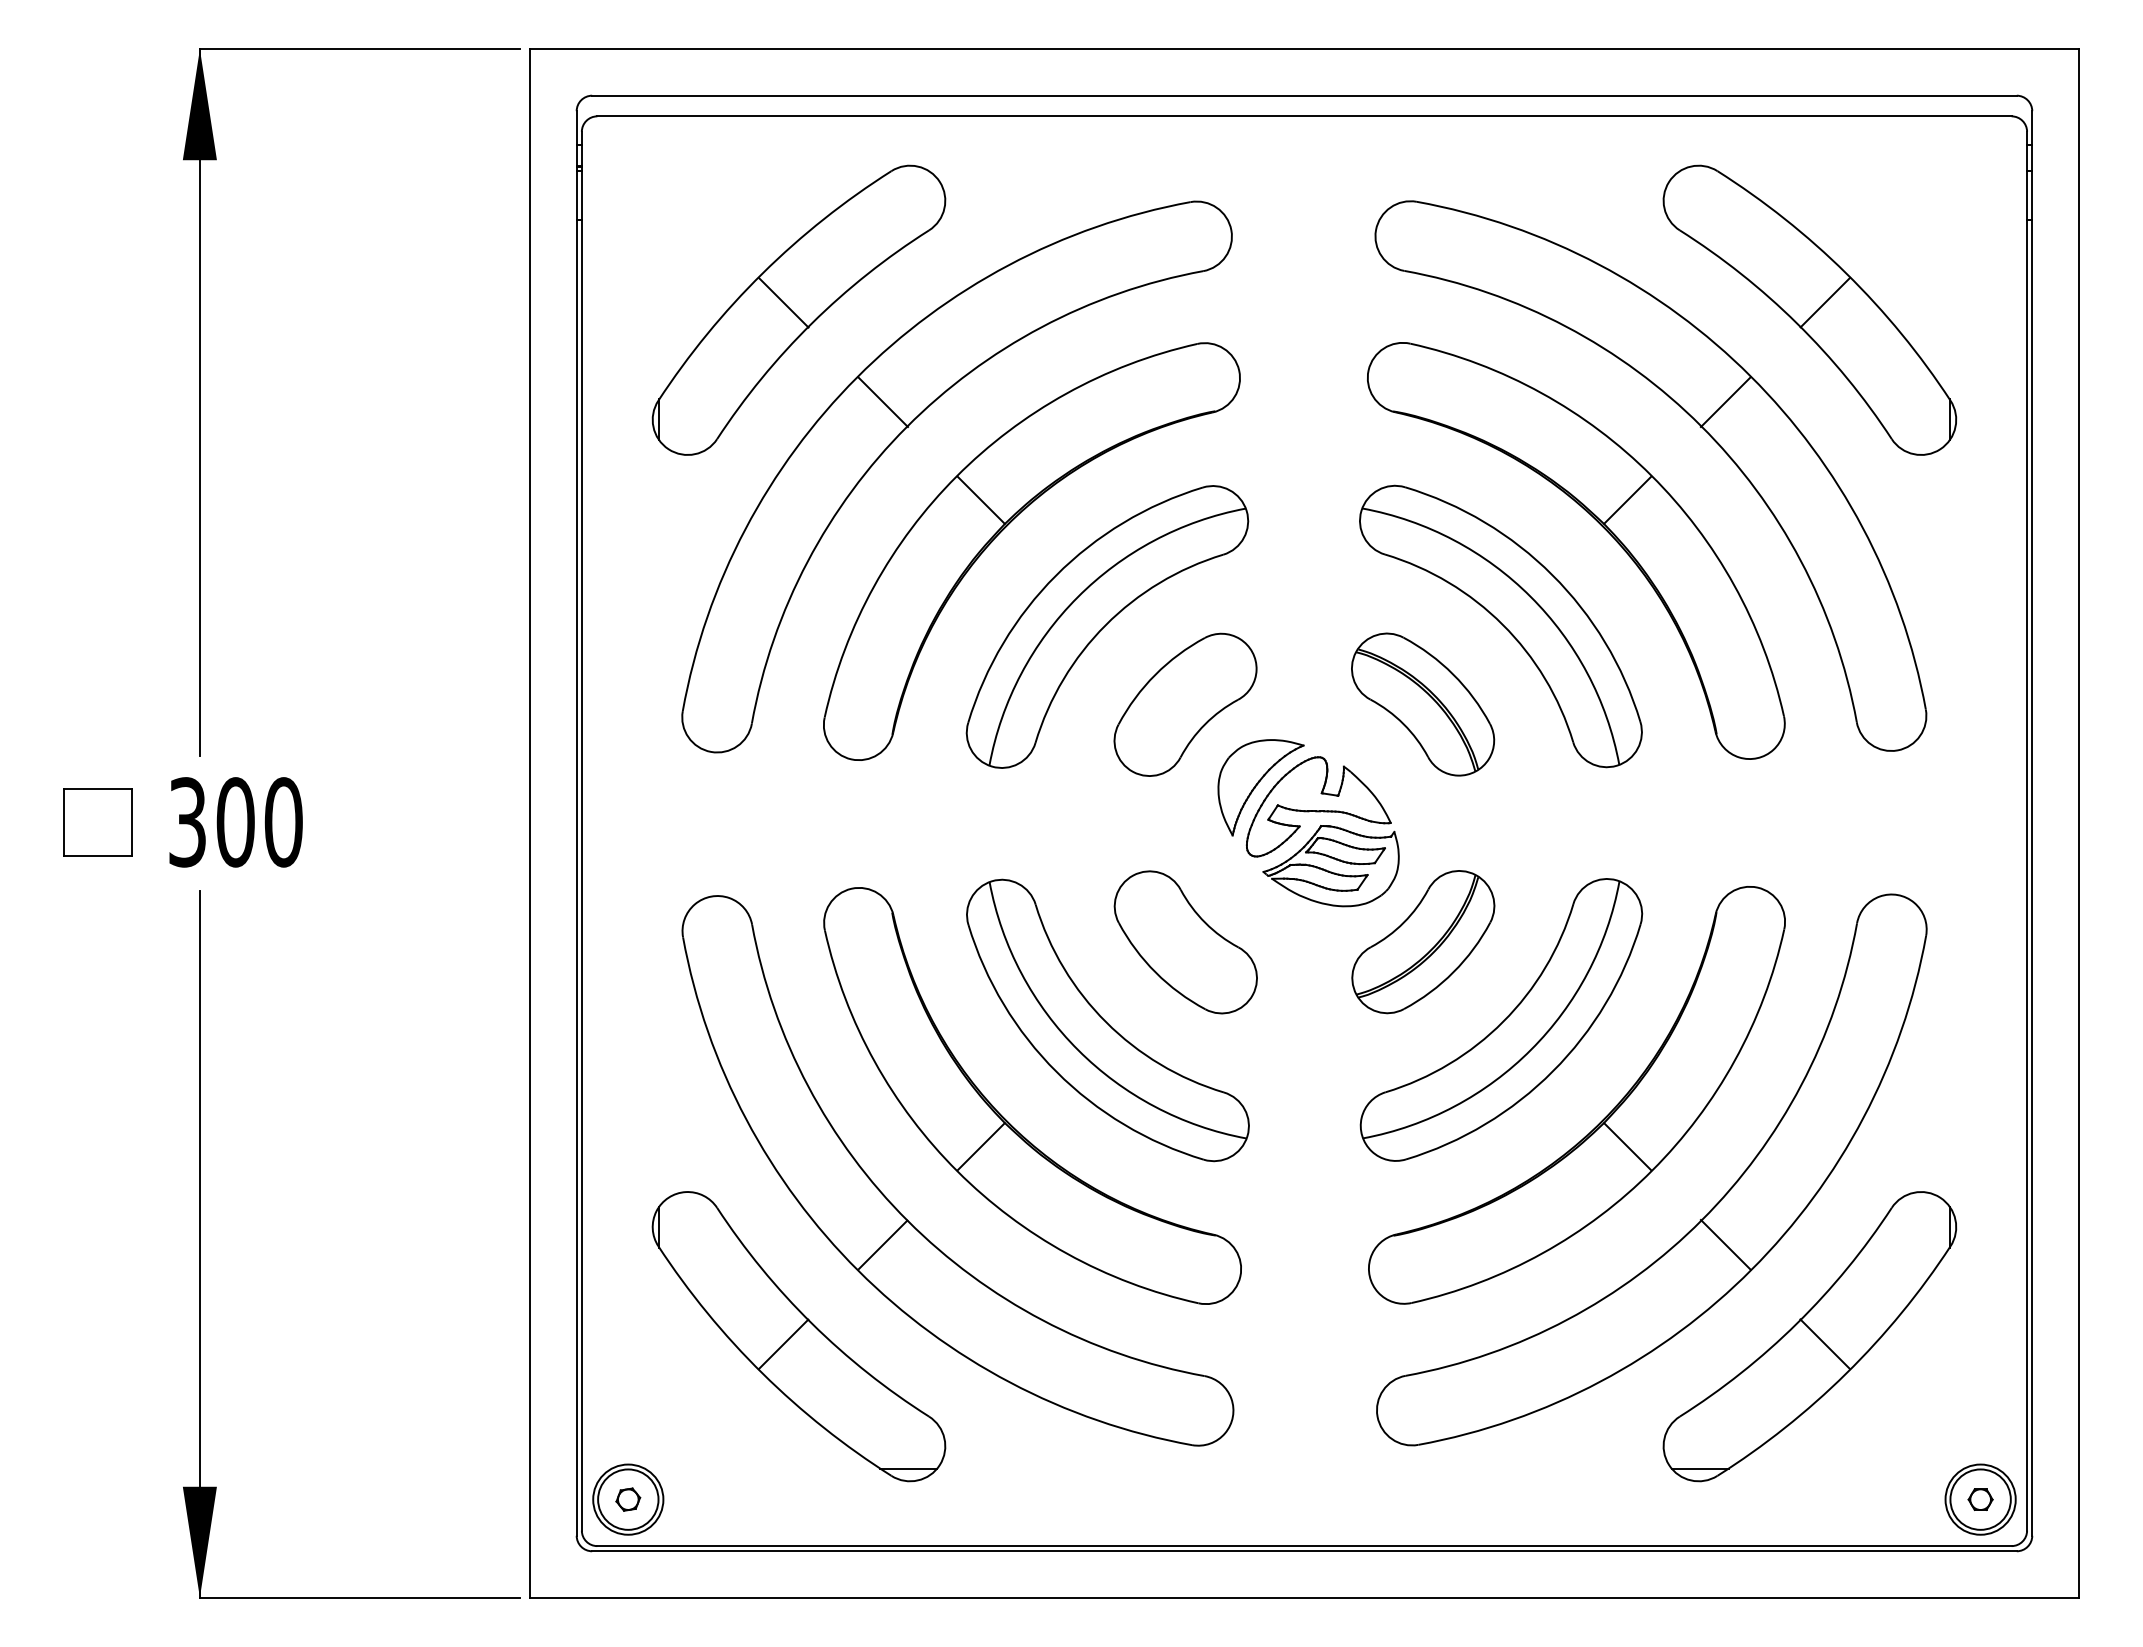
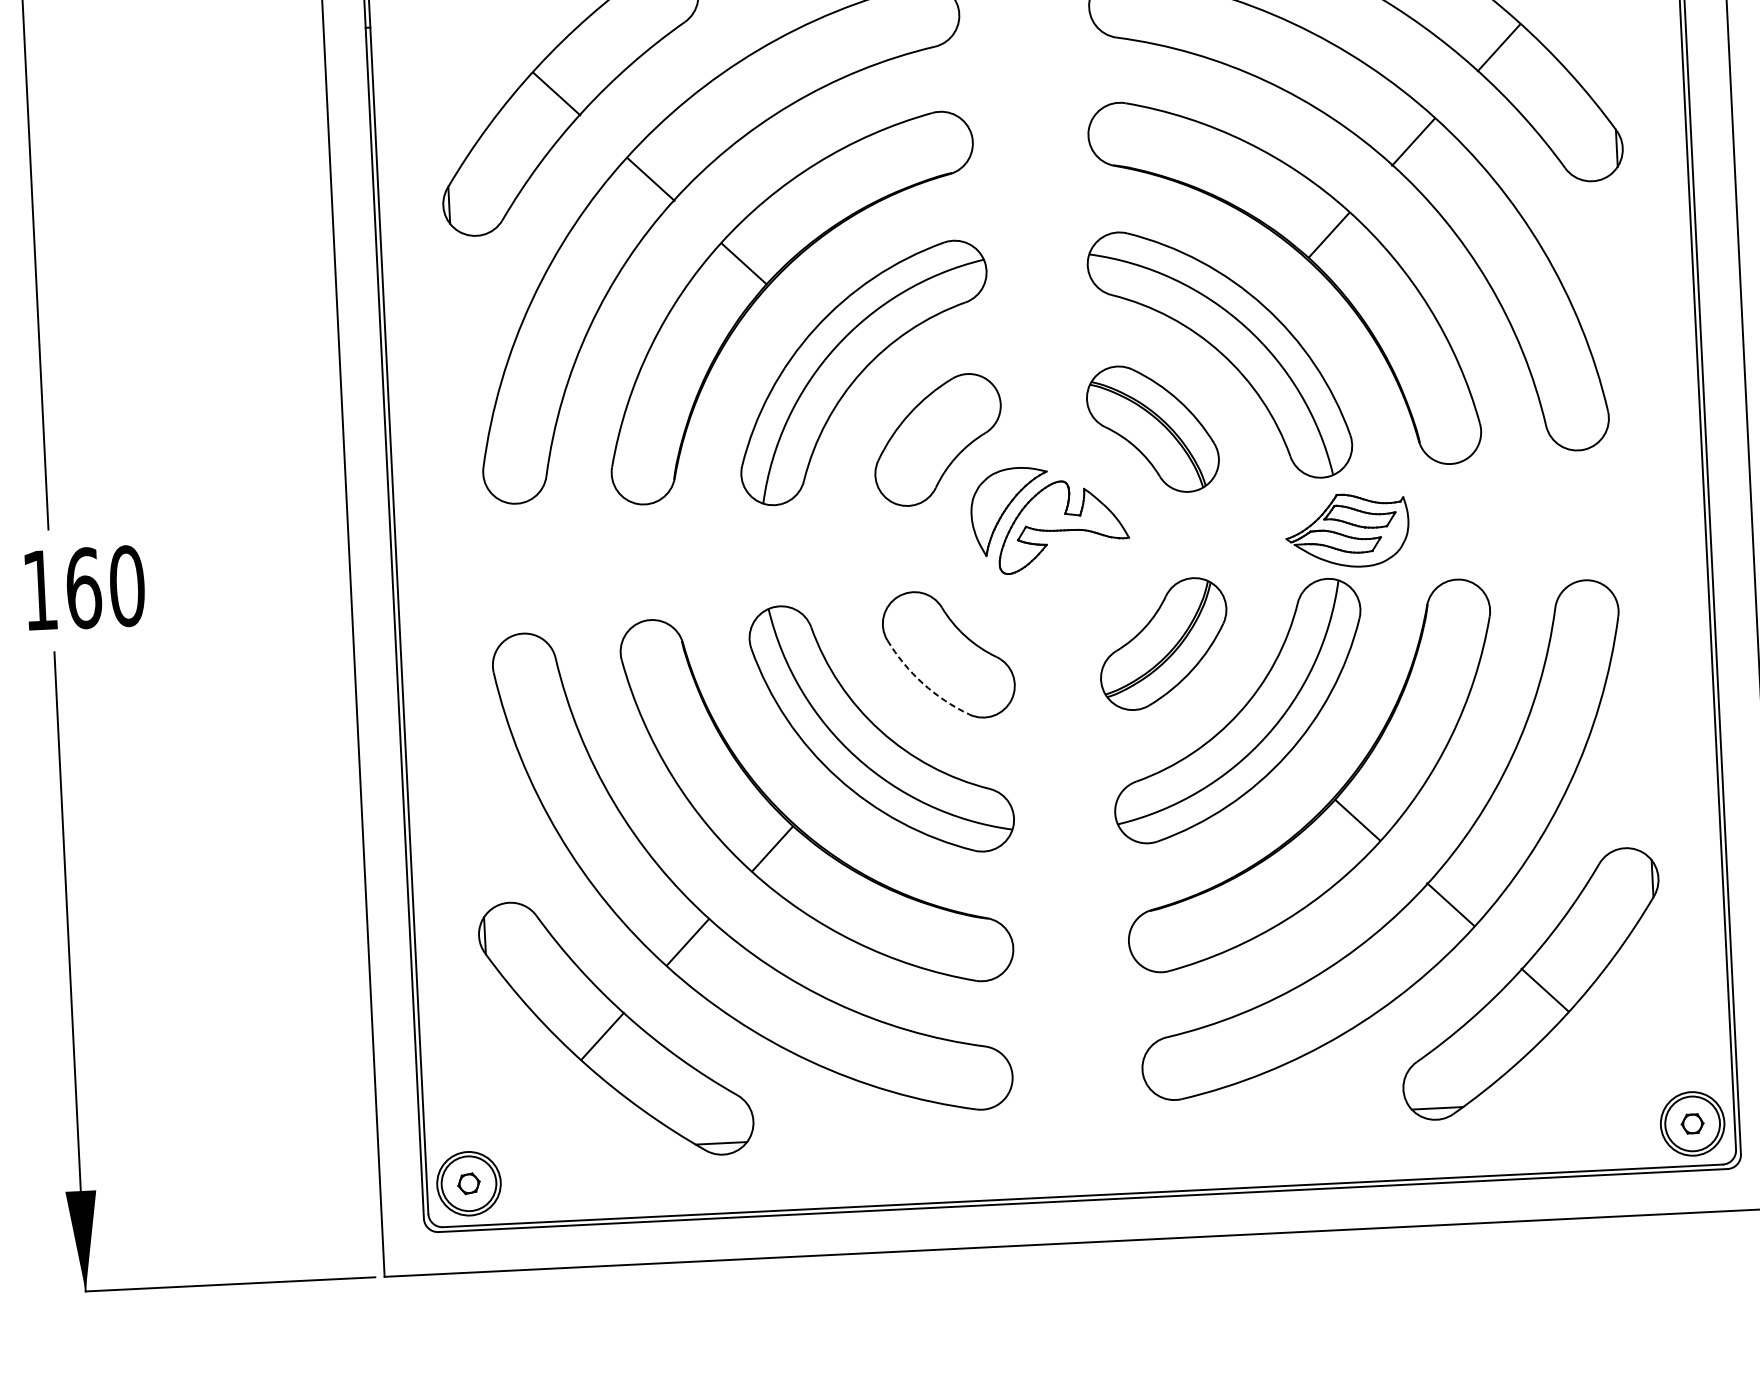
text: (212, 822) -> (62, 589), 300 -> 160
part: (1330, 866) -> (1346, 531), moved
arc: (1155, 972) -> (922, 683), solid -> dashed

